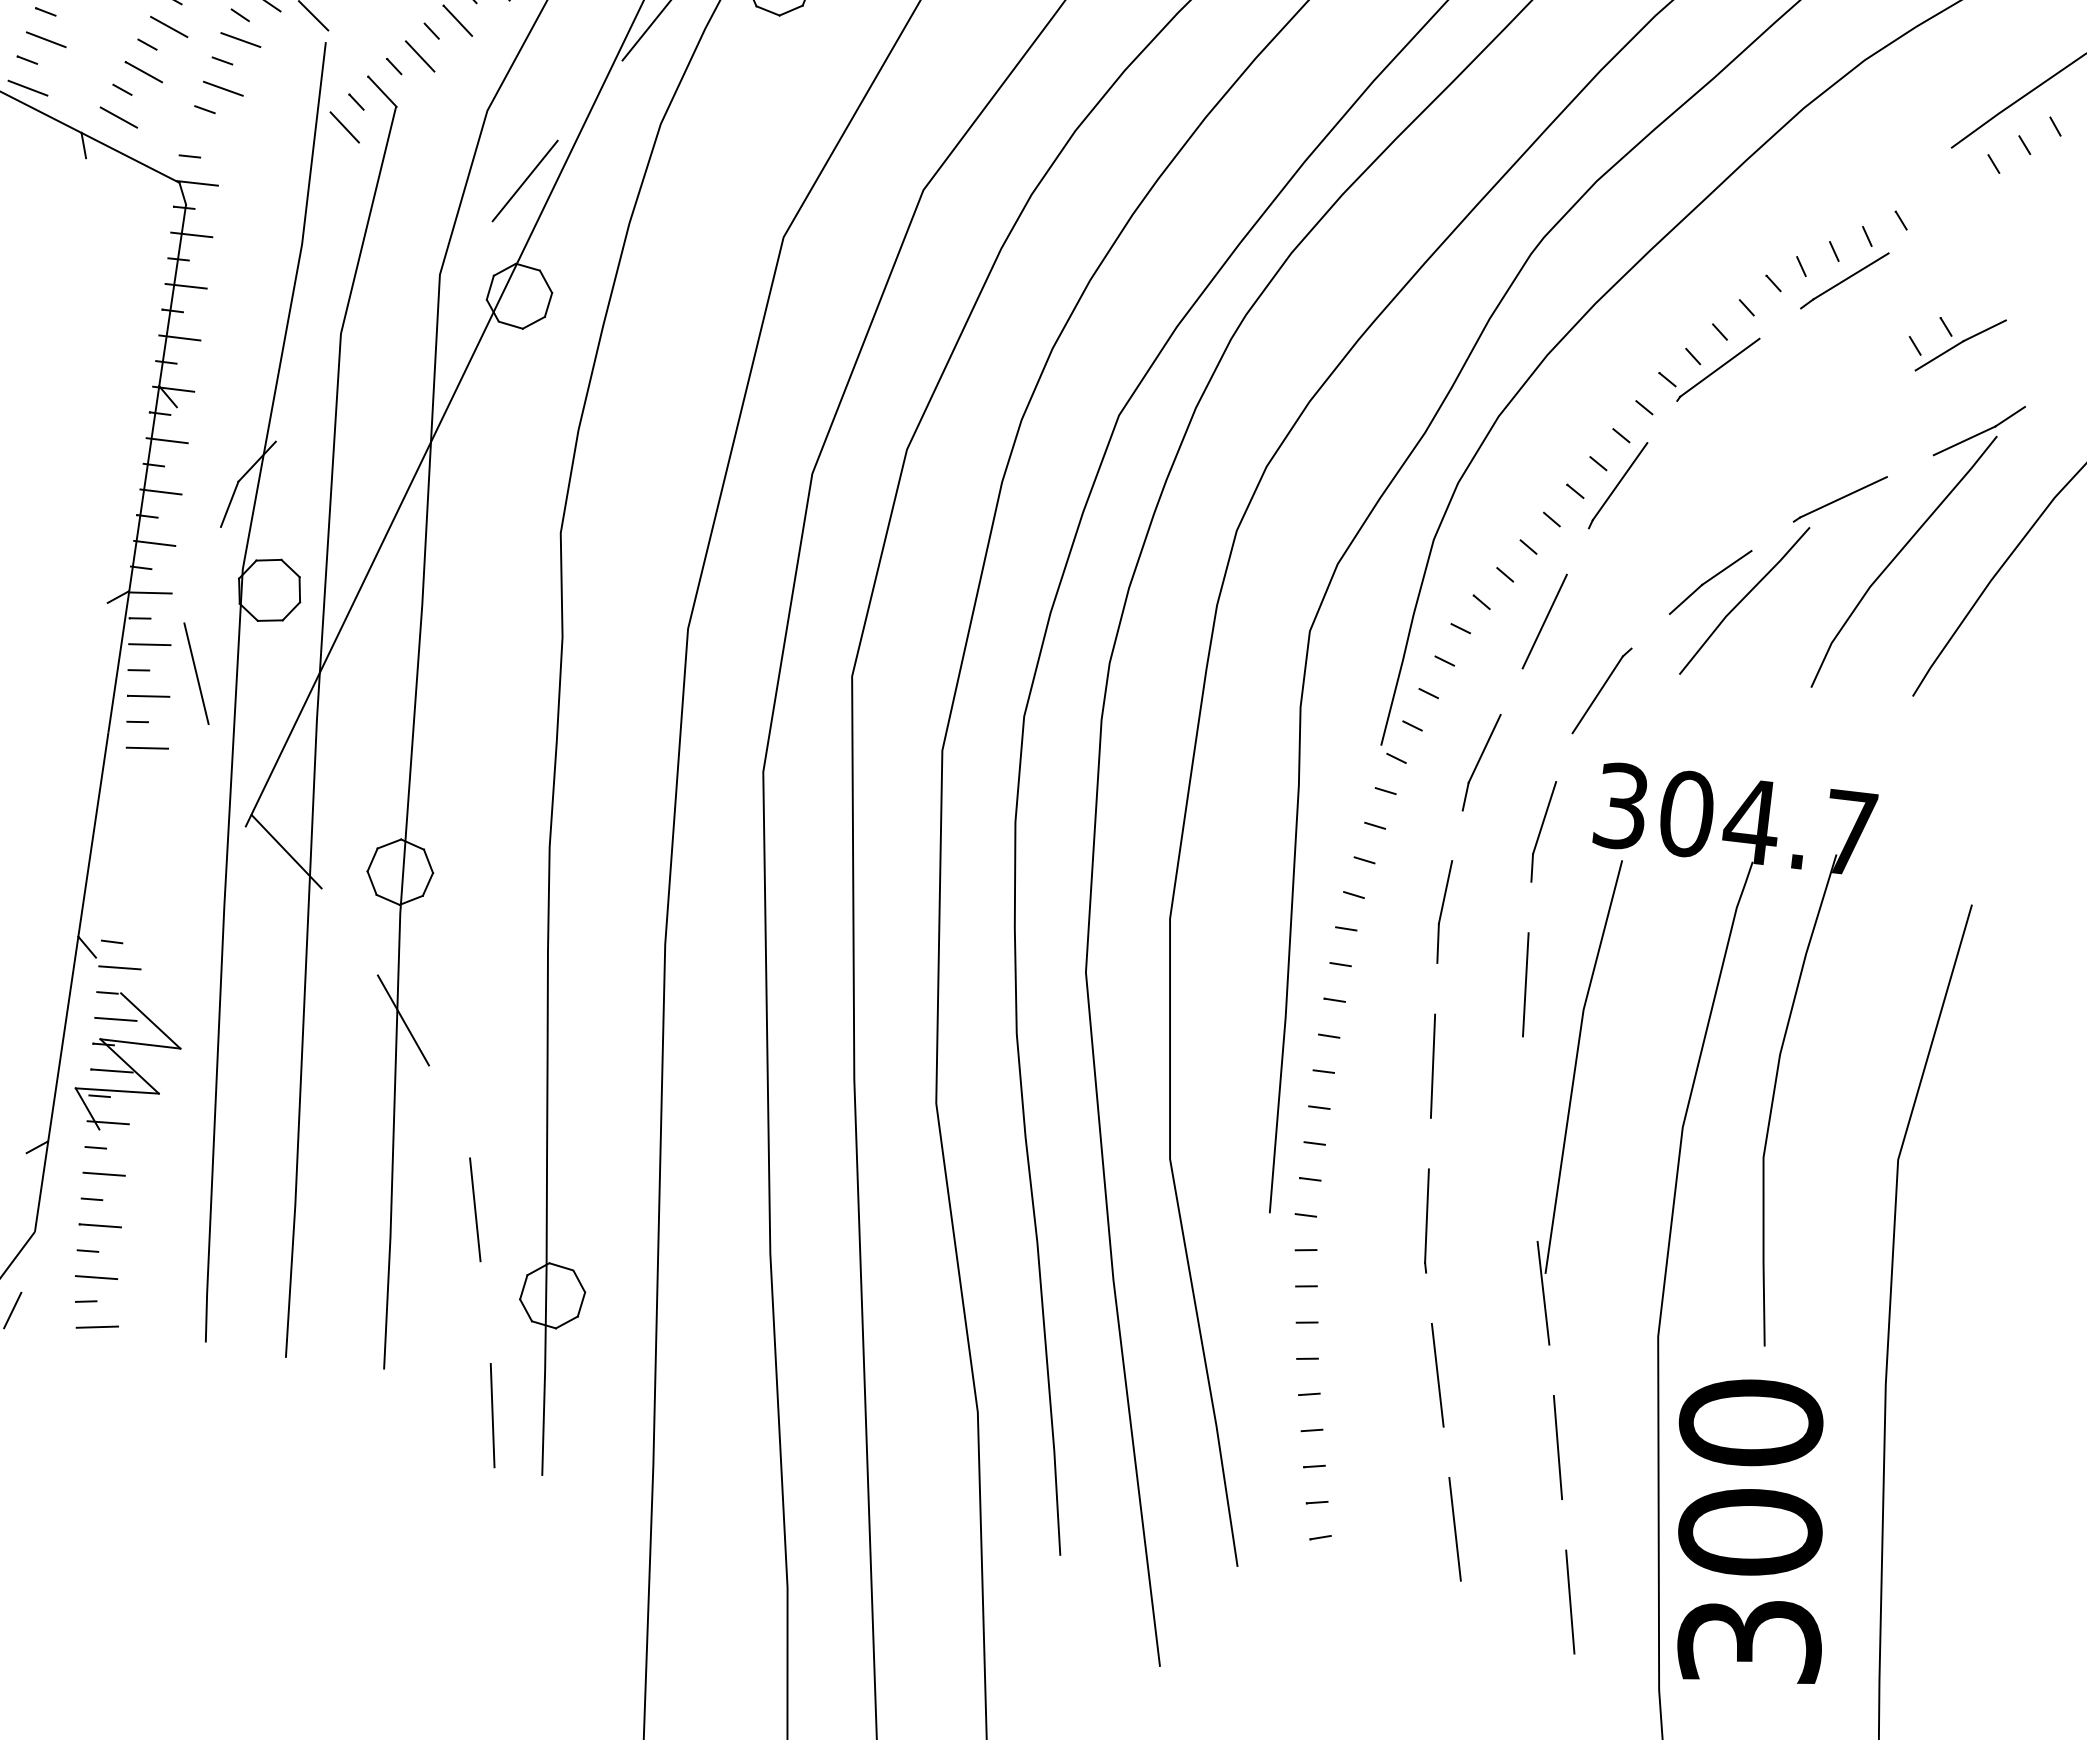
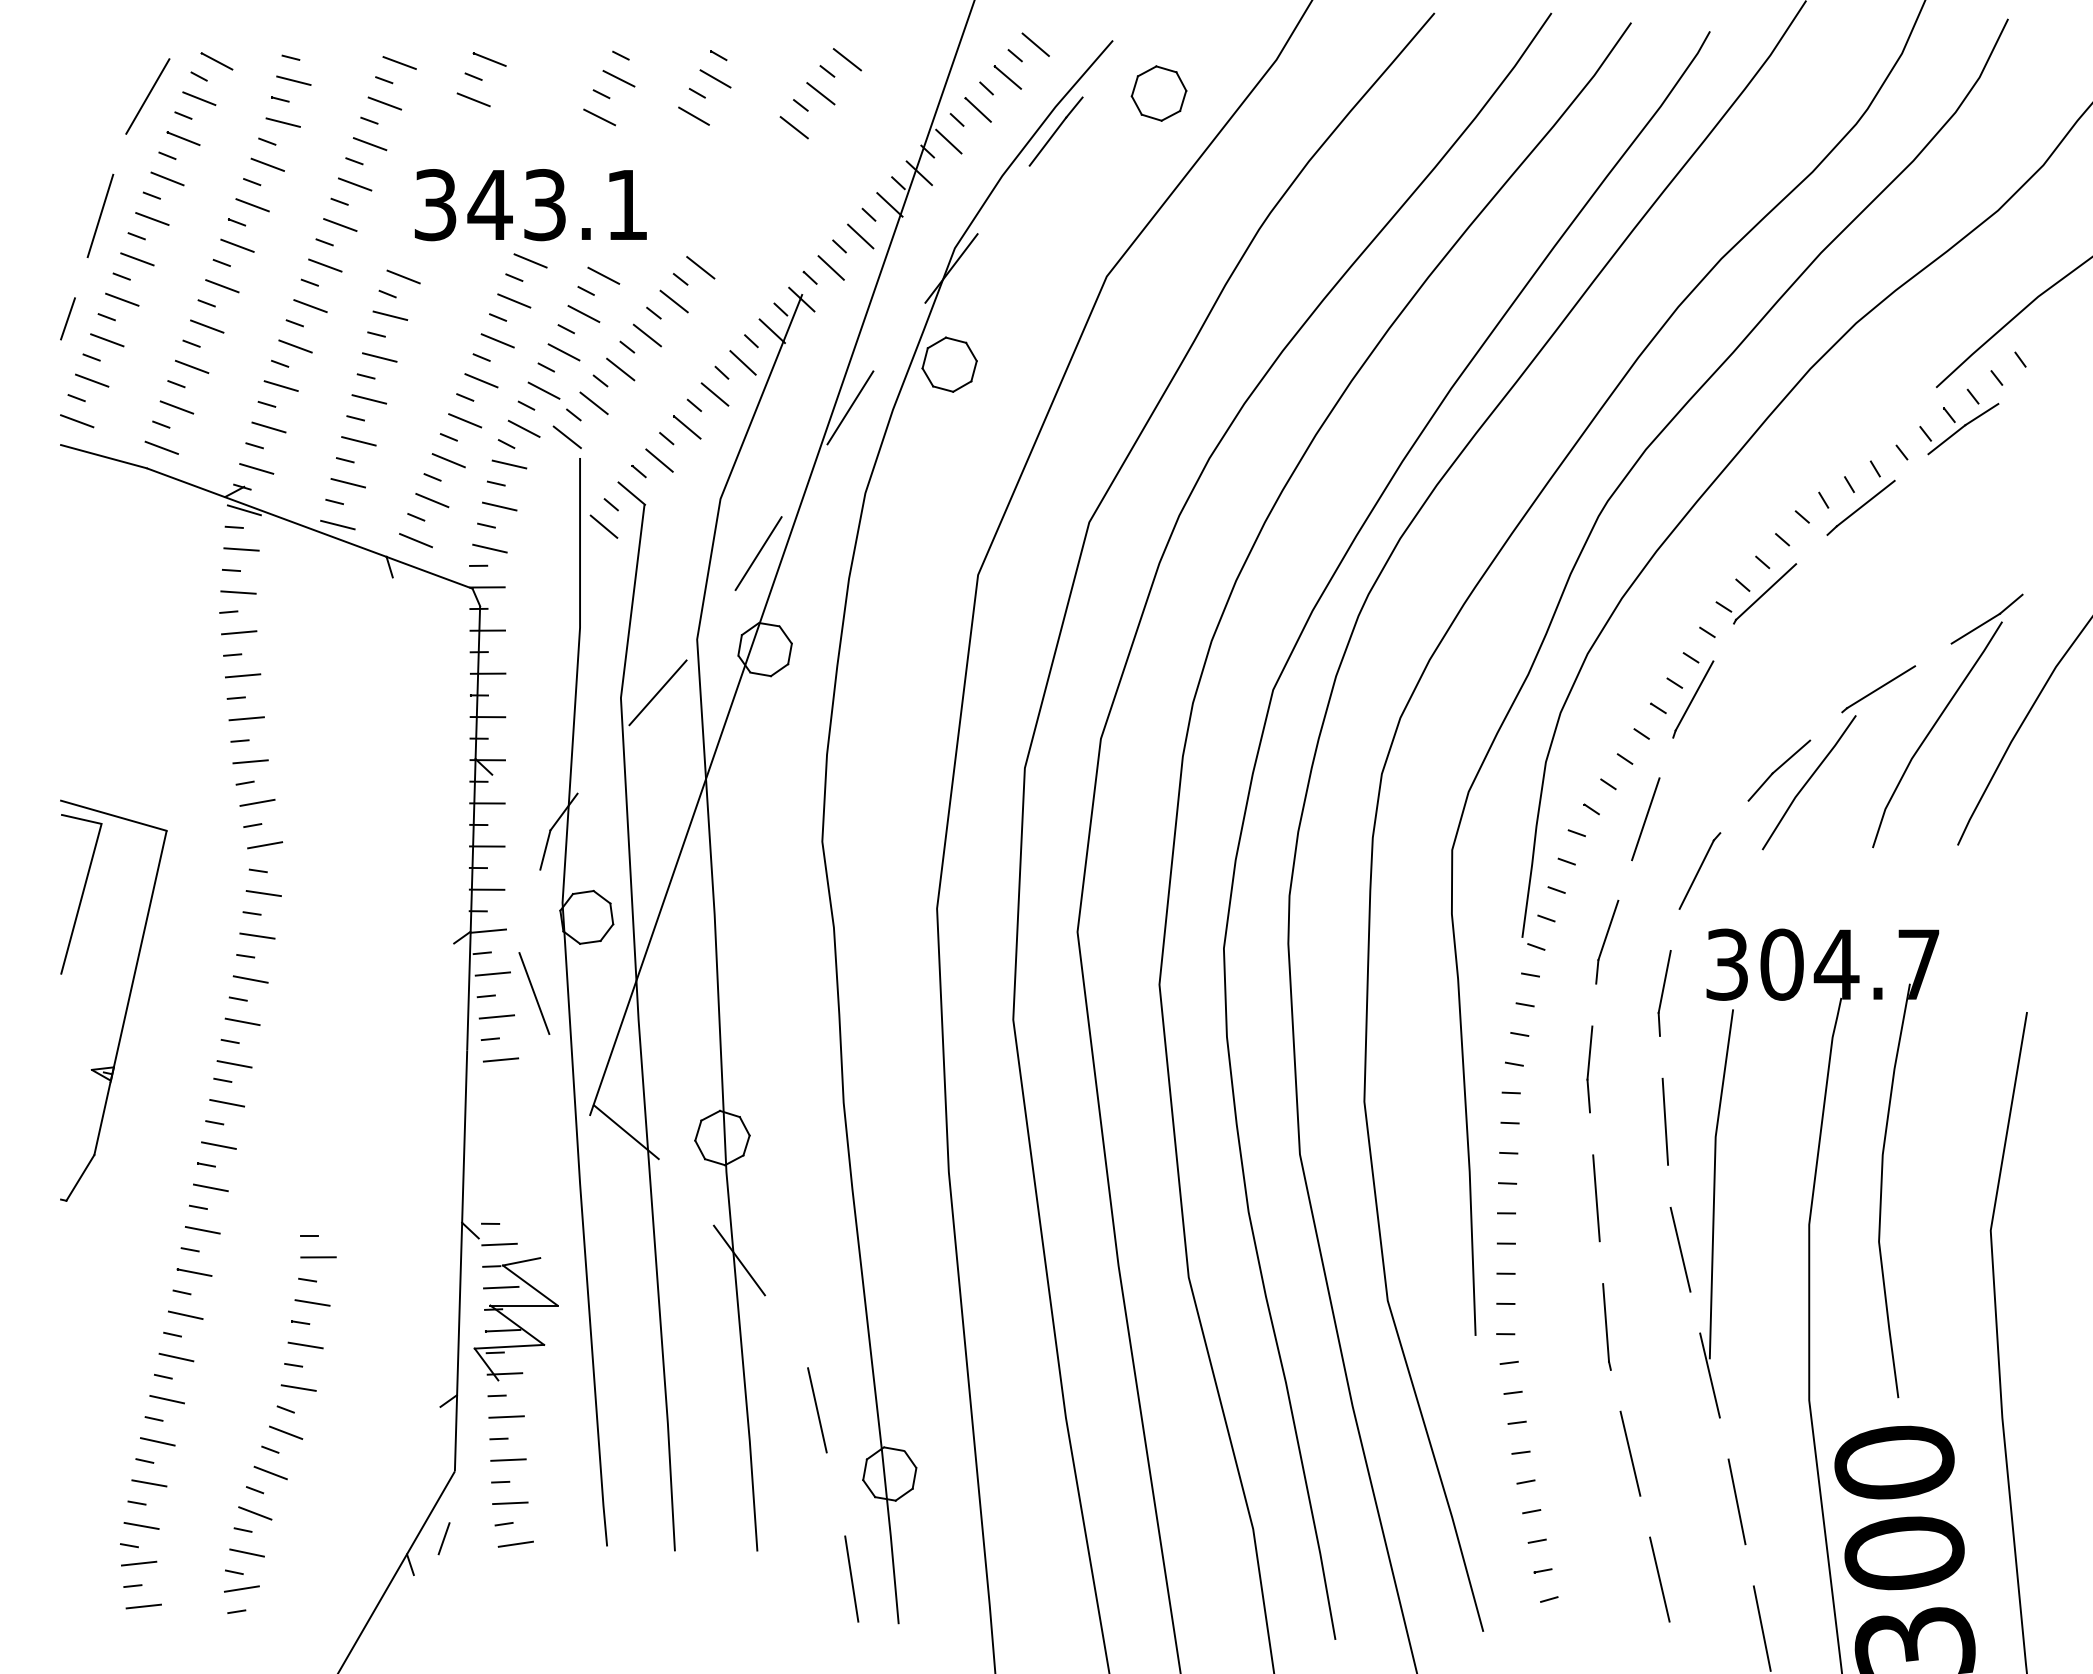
line: (205, 137) -> (489, 548), added
line: (385, 332) -> (657, 692), added
part: (1956, 345) -> (1959, 429), moved
line: (143, 991) -> (521, 1261), added
line: (1525, 1139) -> (1680, 1249), added

